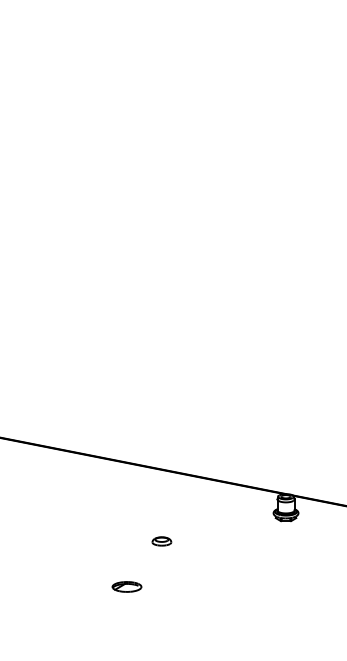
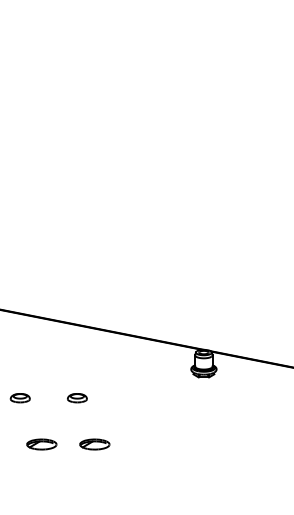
part: (105, 541) -> (19, 398), added
part: (178, 586) -> (94, 444), added

